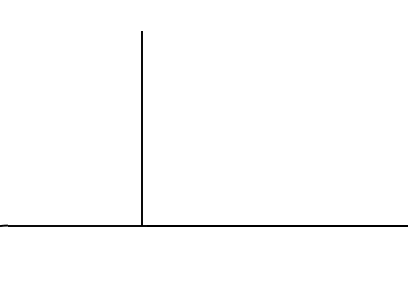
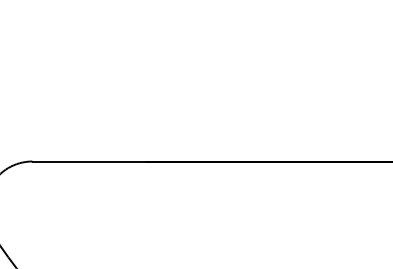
line: (141, 127) -> (140, 82), removed

